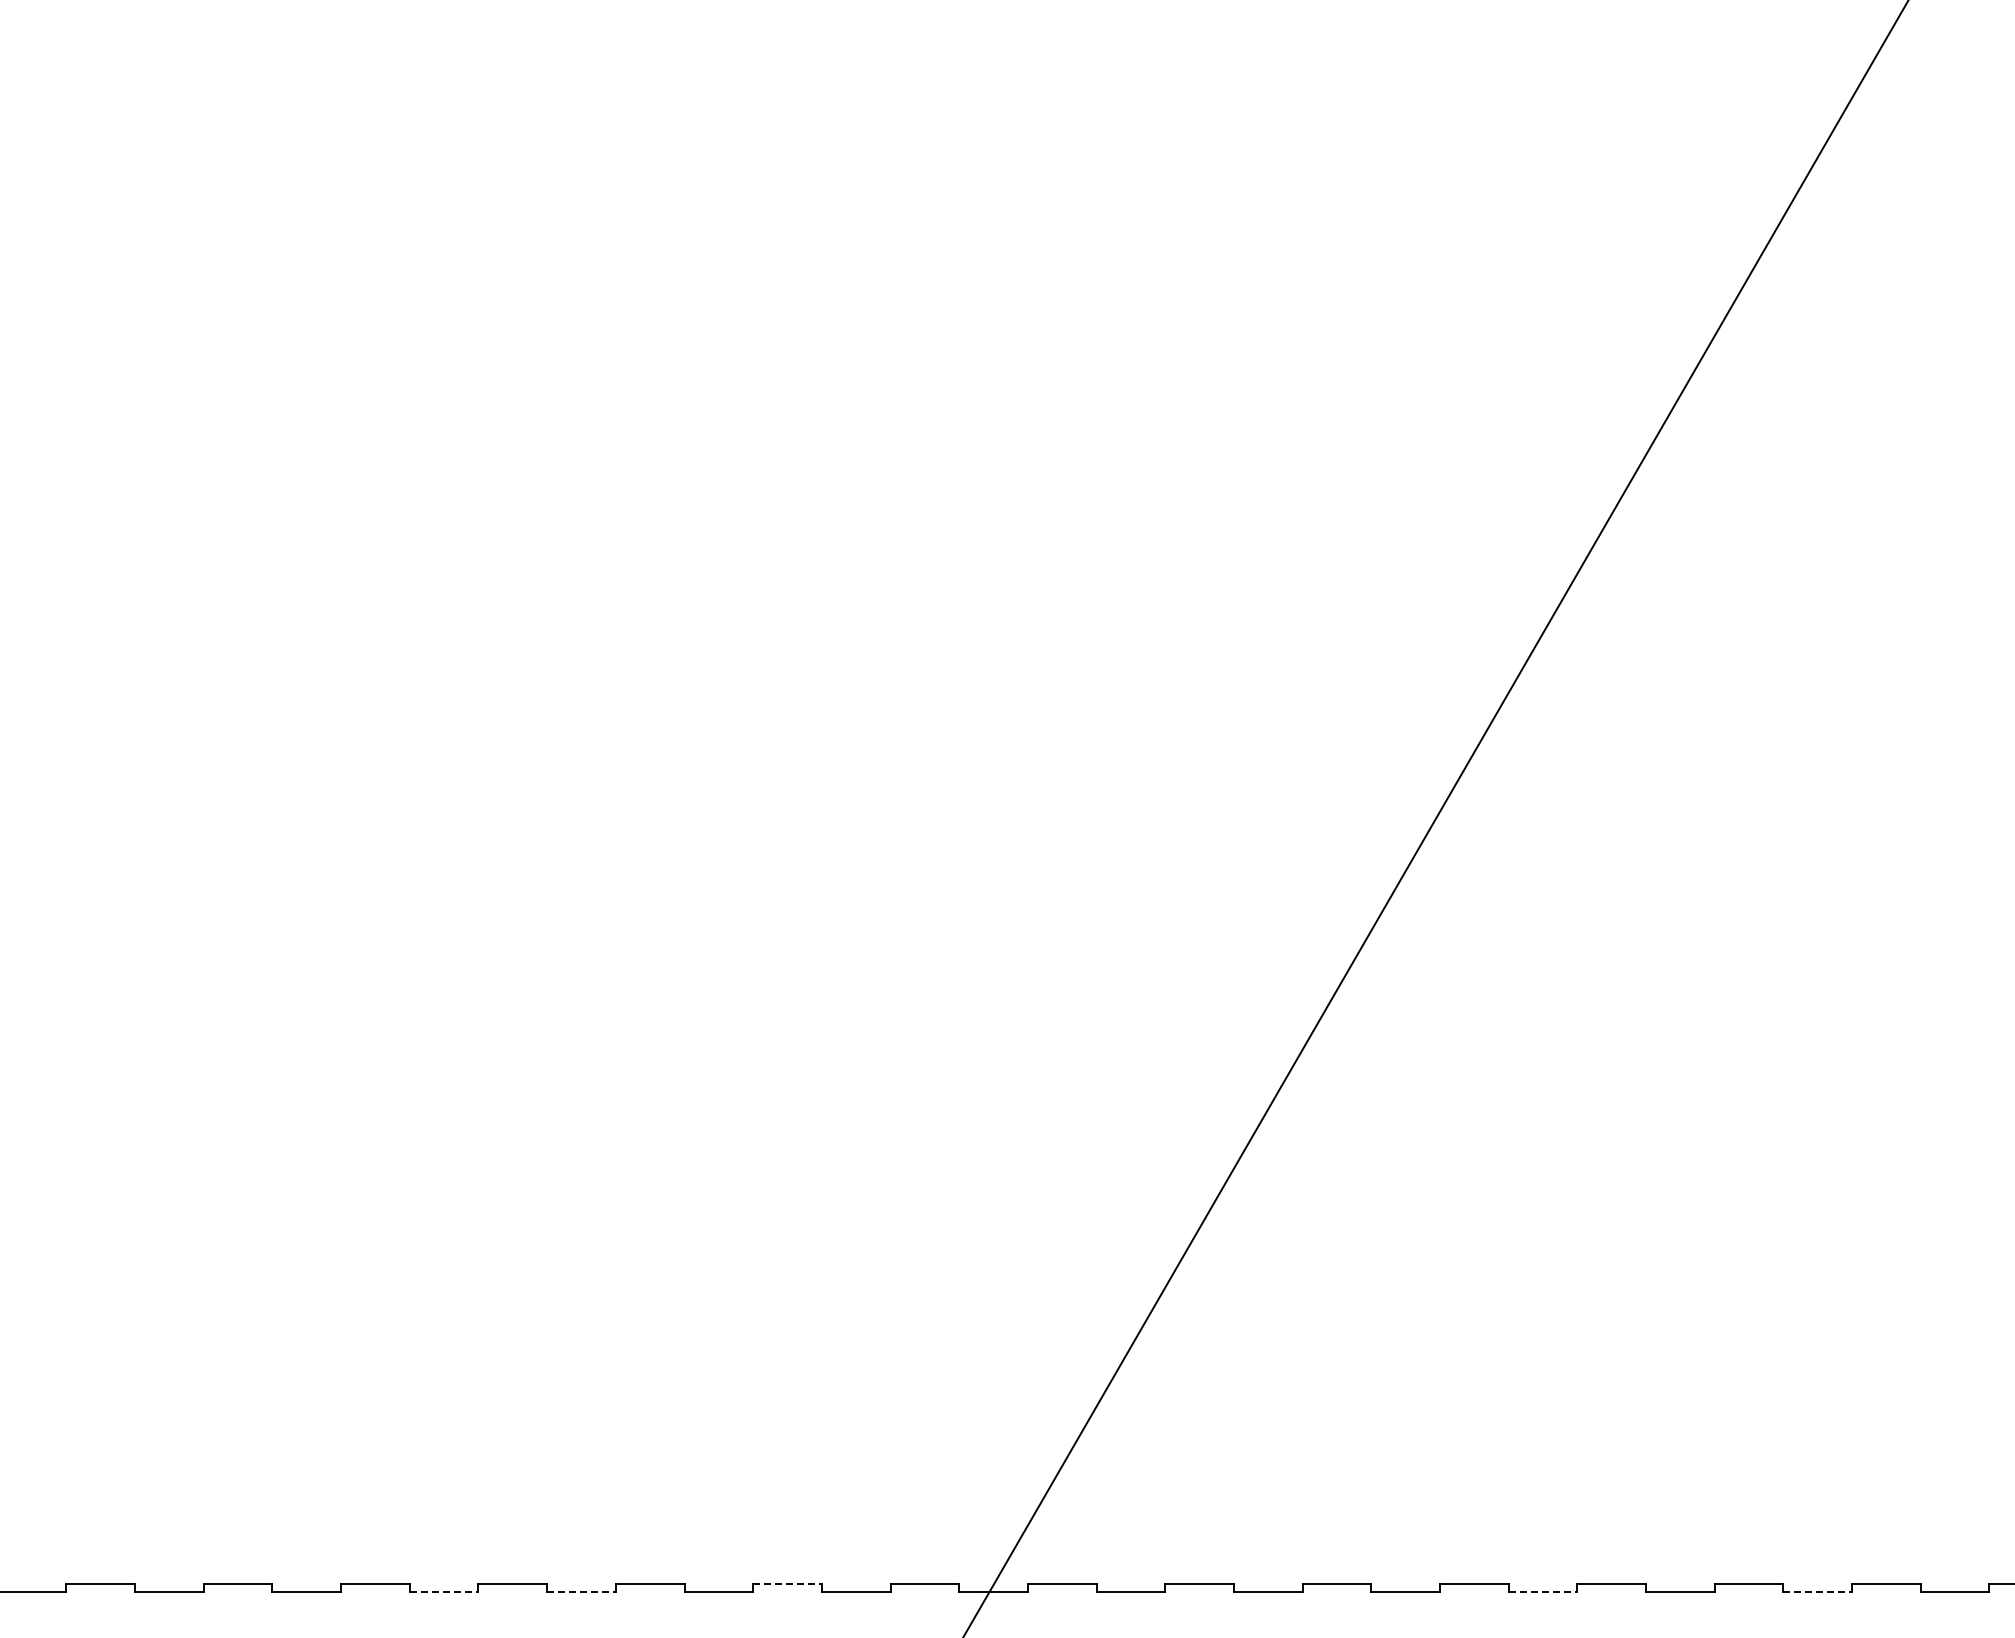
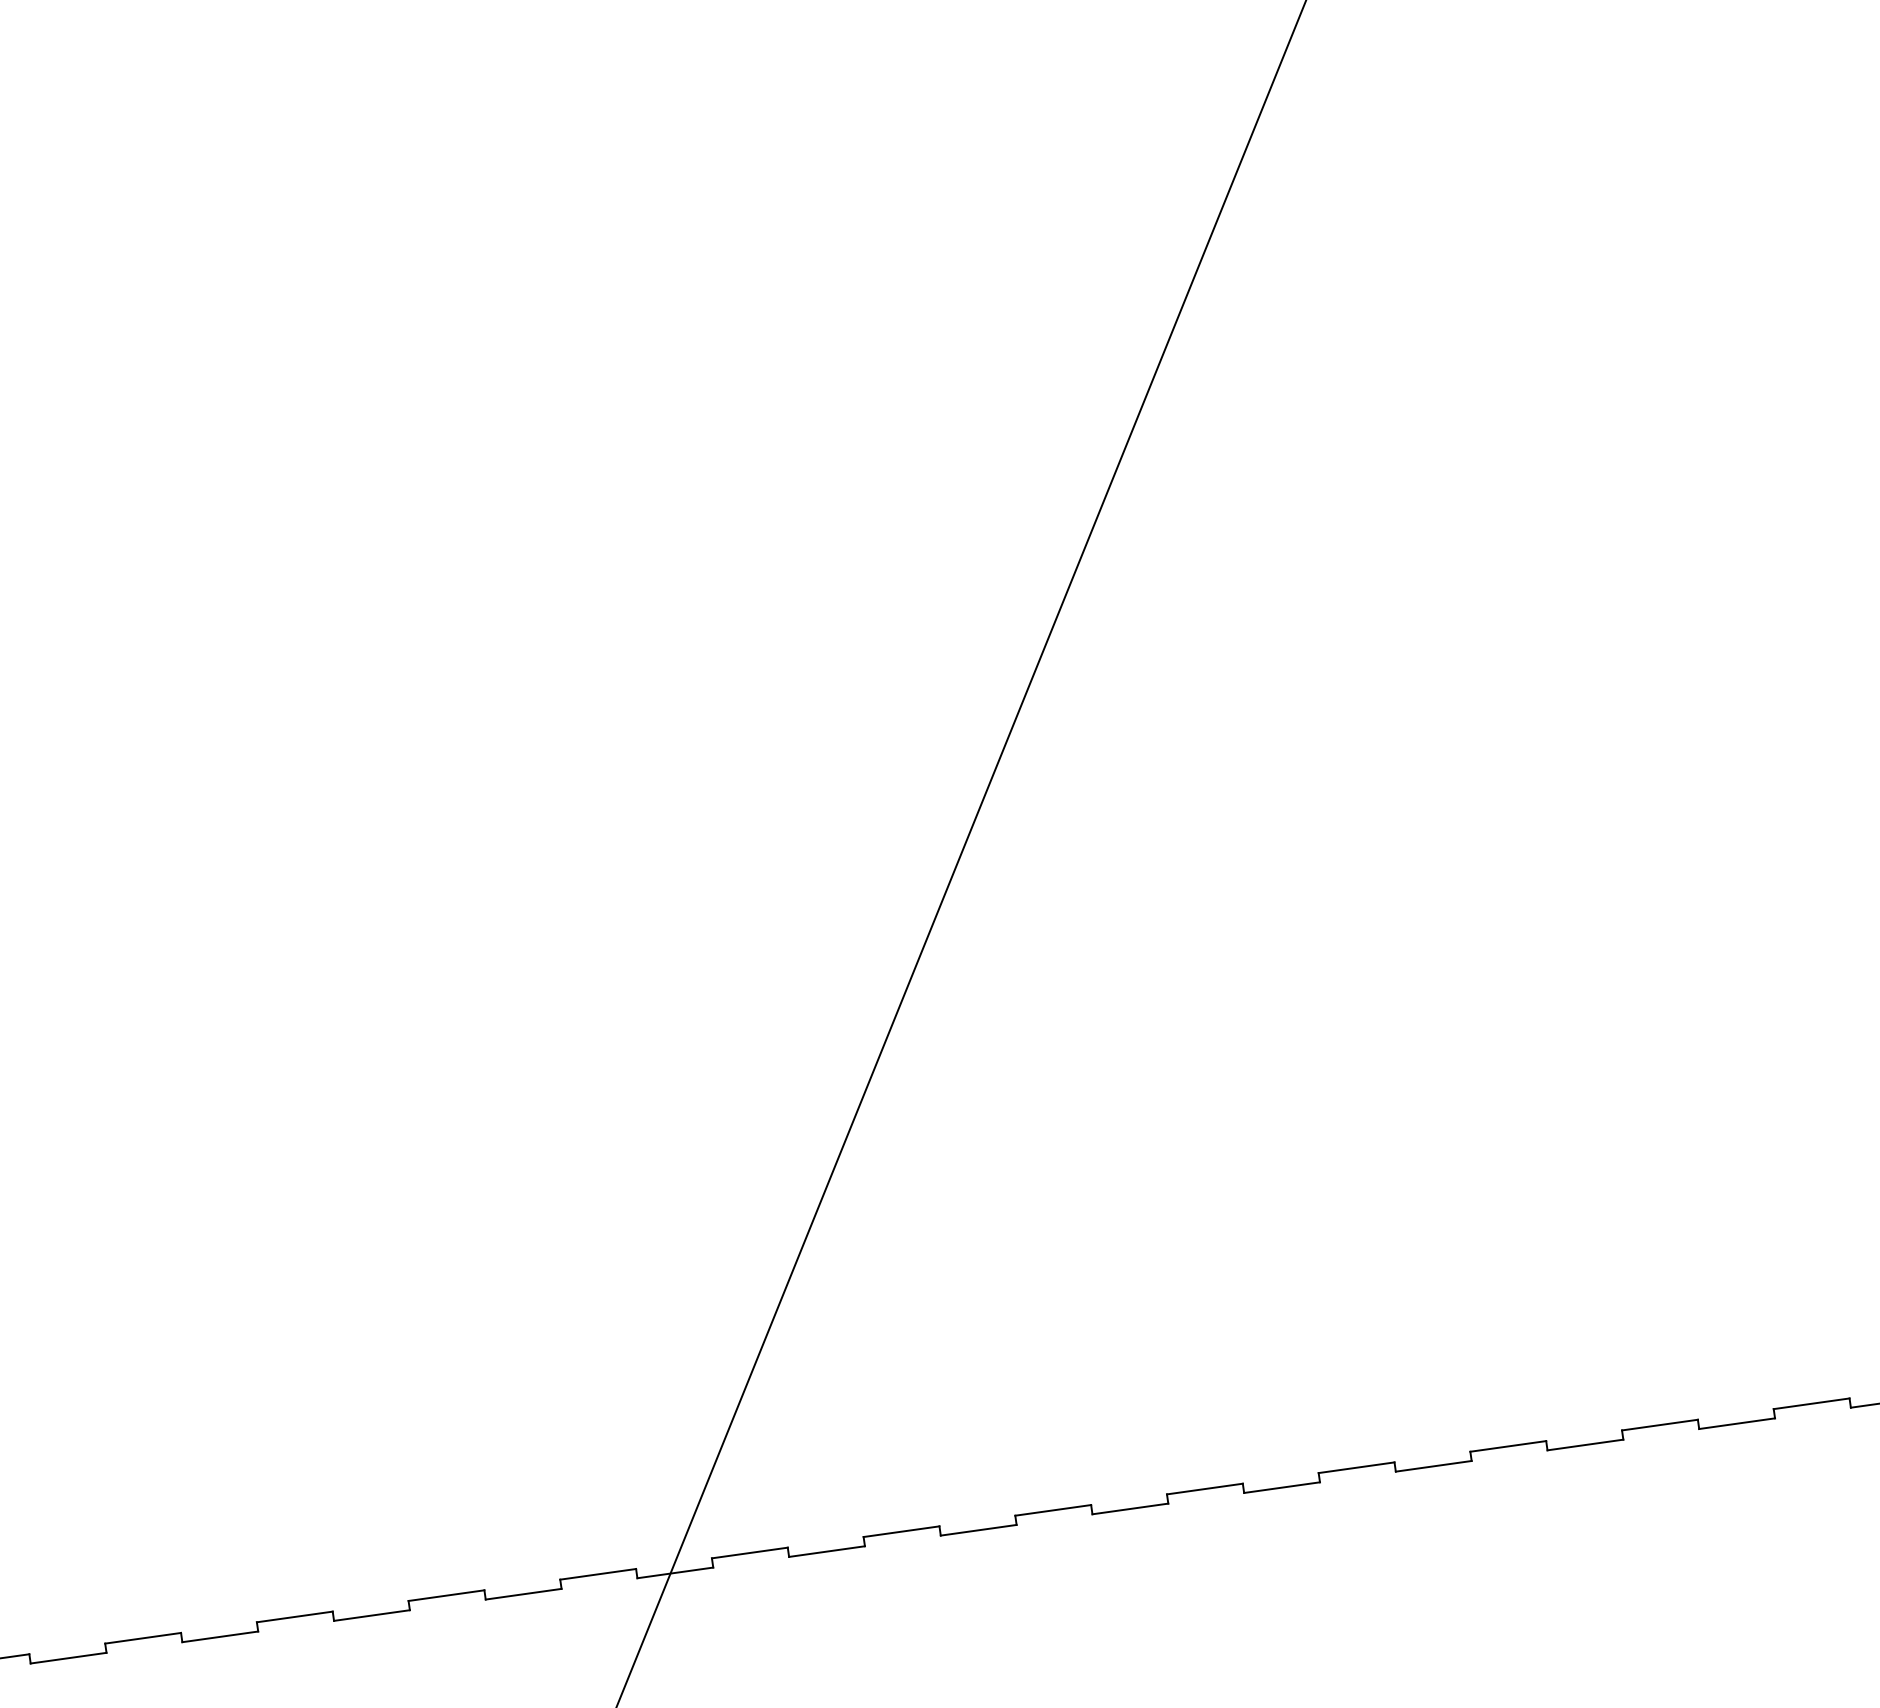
line: (788, 1584) -> (447, 1595), dashed -> solid
line: (444, 1592) -> (68, 1658), dashed -> solid
line: (582, 1592) -> (221, 1636), dashed -> solid
line: (1543, 1592) -> (1282, 1487), dashed -> solid
line: (1818, 1592) -> (1586, 1444), dashed -> solid

